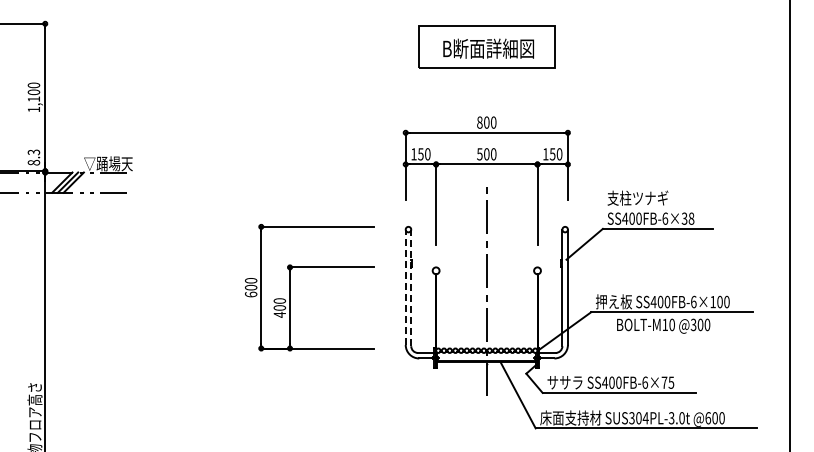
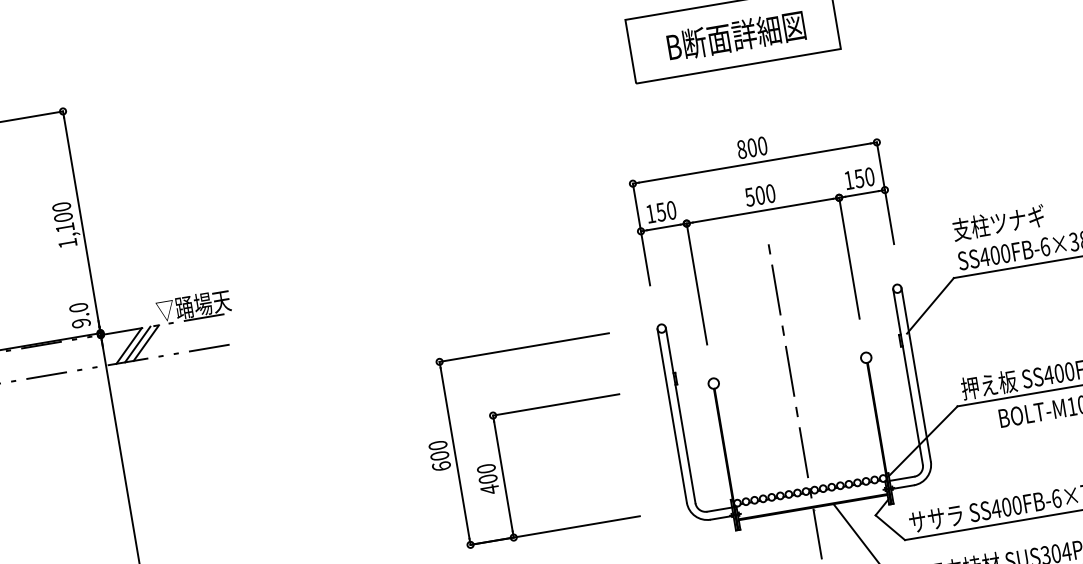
text: (33, 157) -> (79, 315), 8.3 -> 9.0
line: (405, 287) -> (671, 416), dashed -> solid
line: (411, 287) -> (680, 414), dashed -> solid

